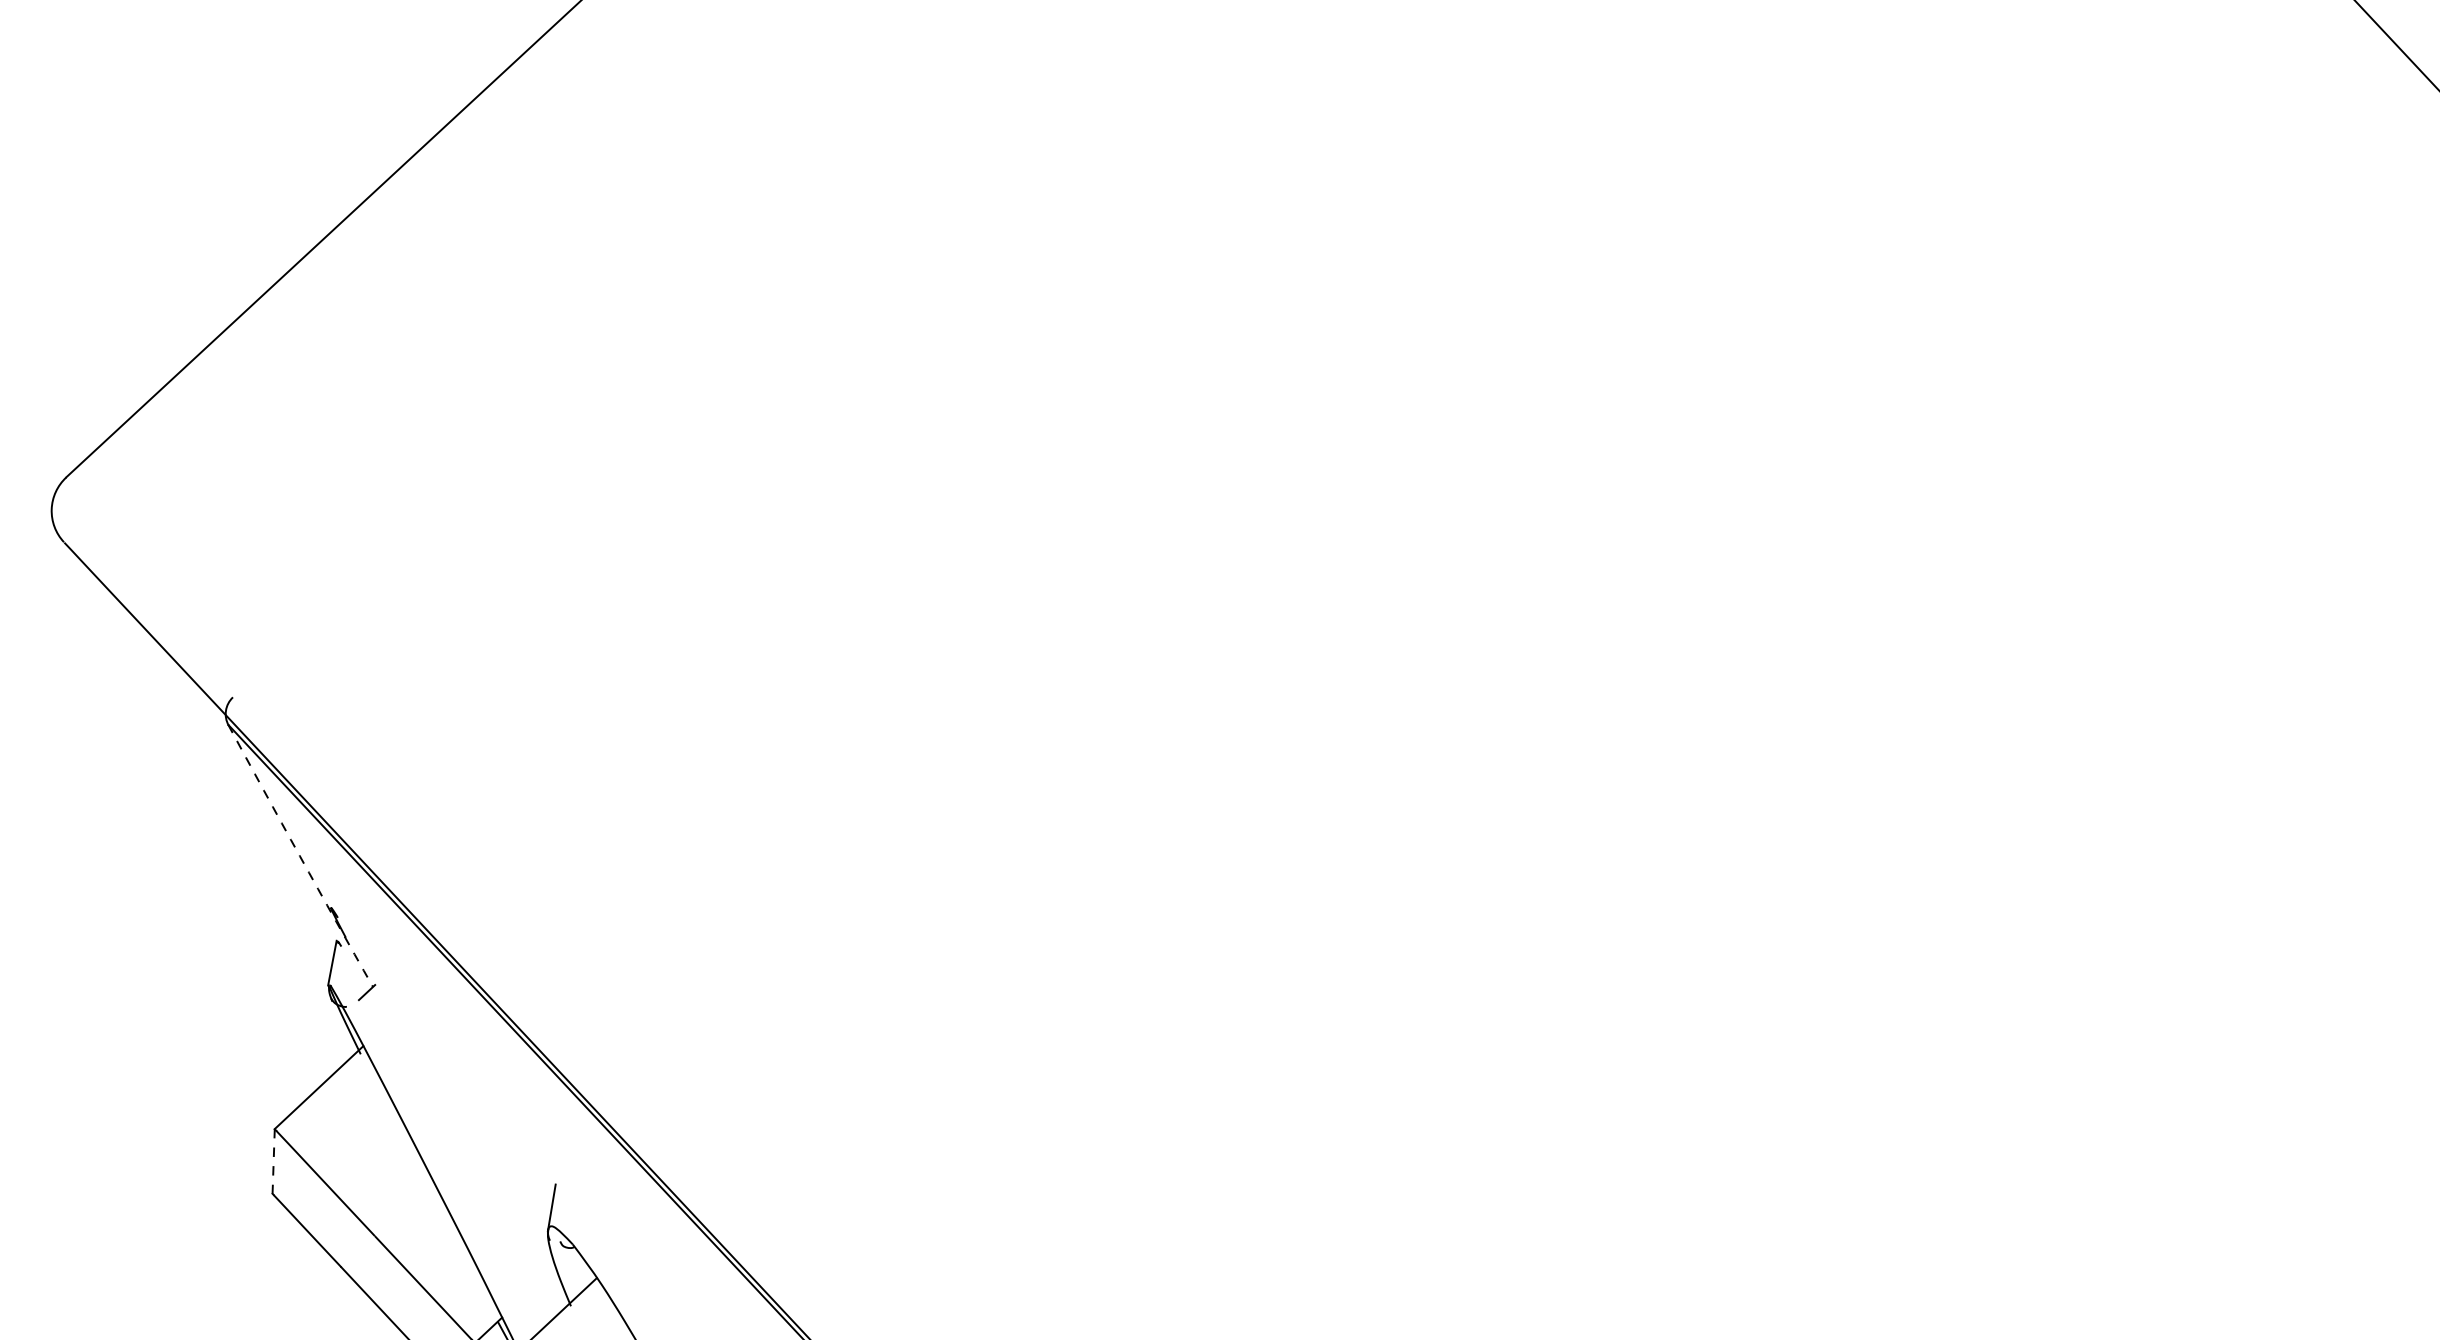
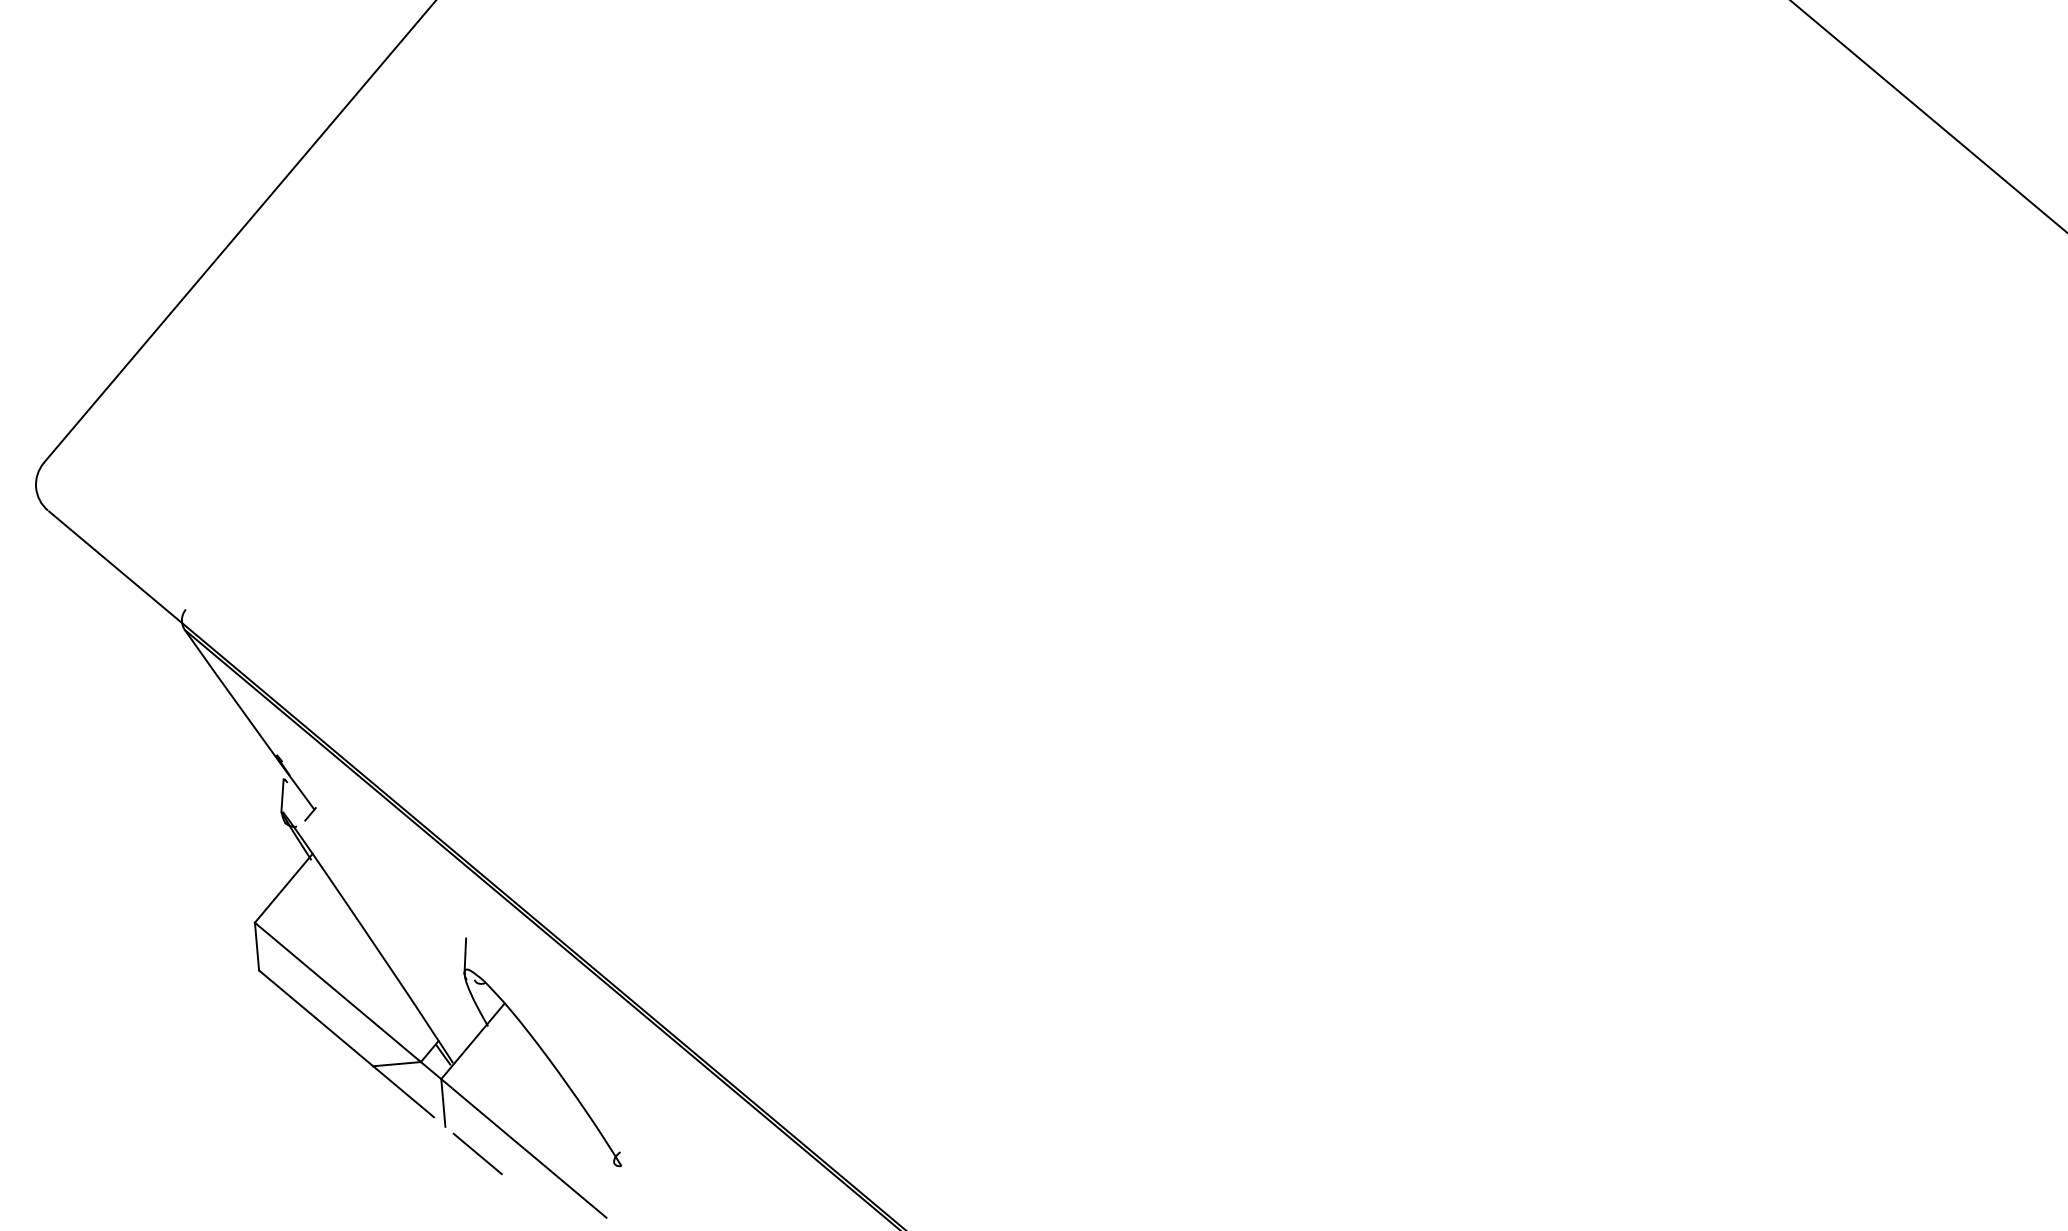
arc: (300, 856) -> (249, 720), dashed -> solid
line: (274, 1162) -> (257, 947), dashed -> solid

